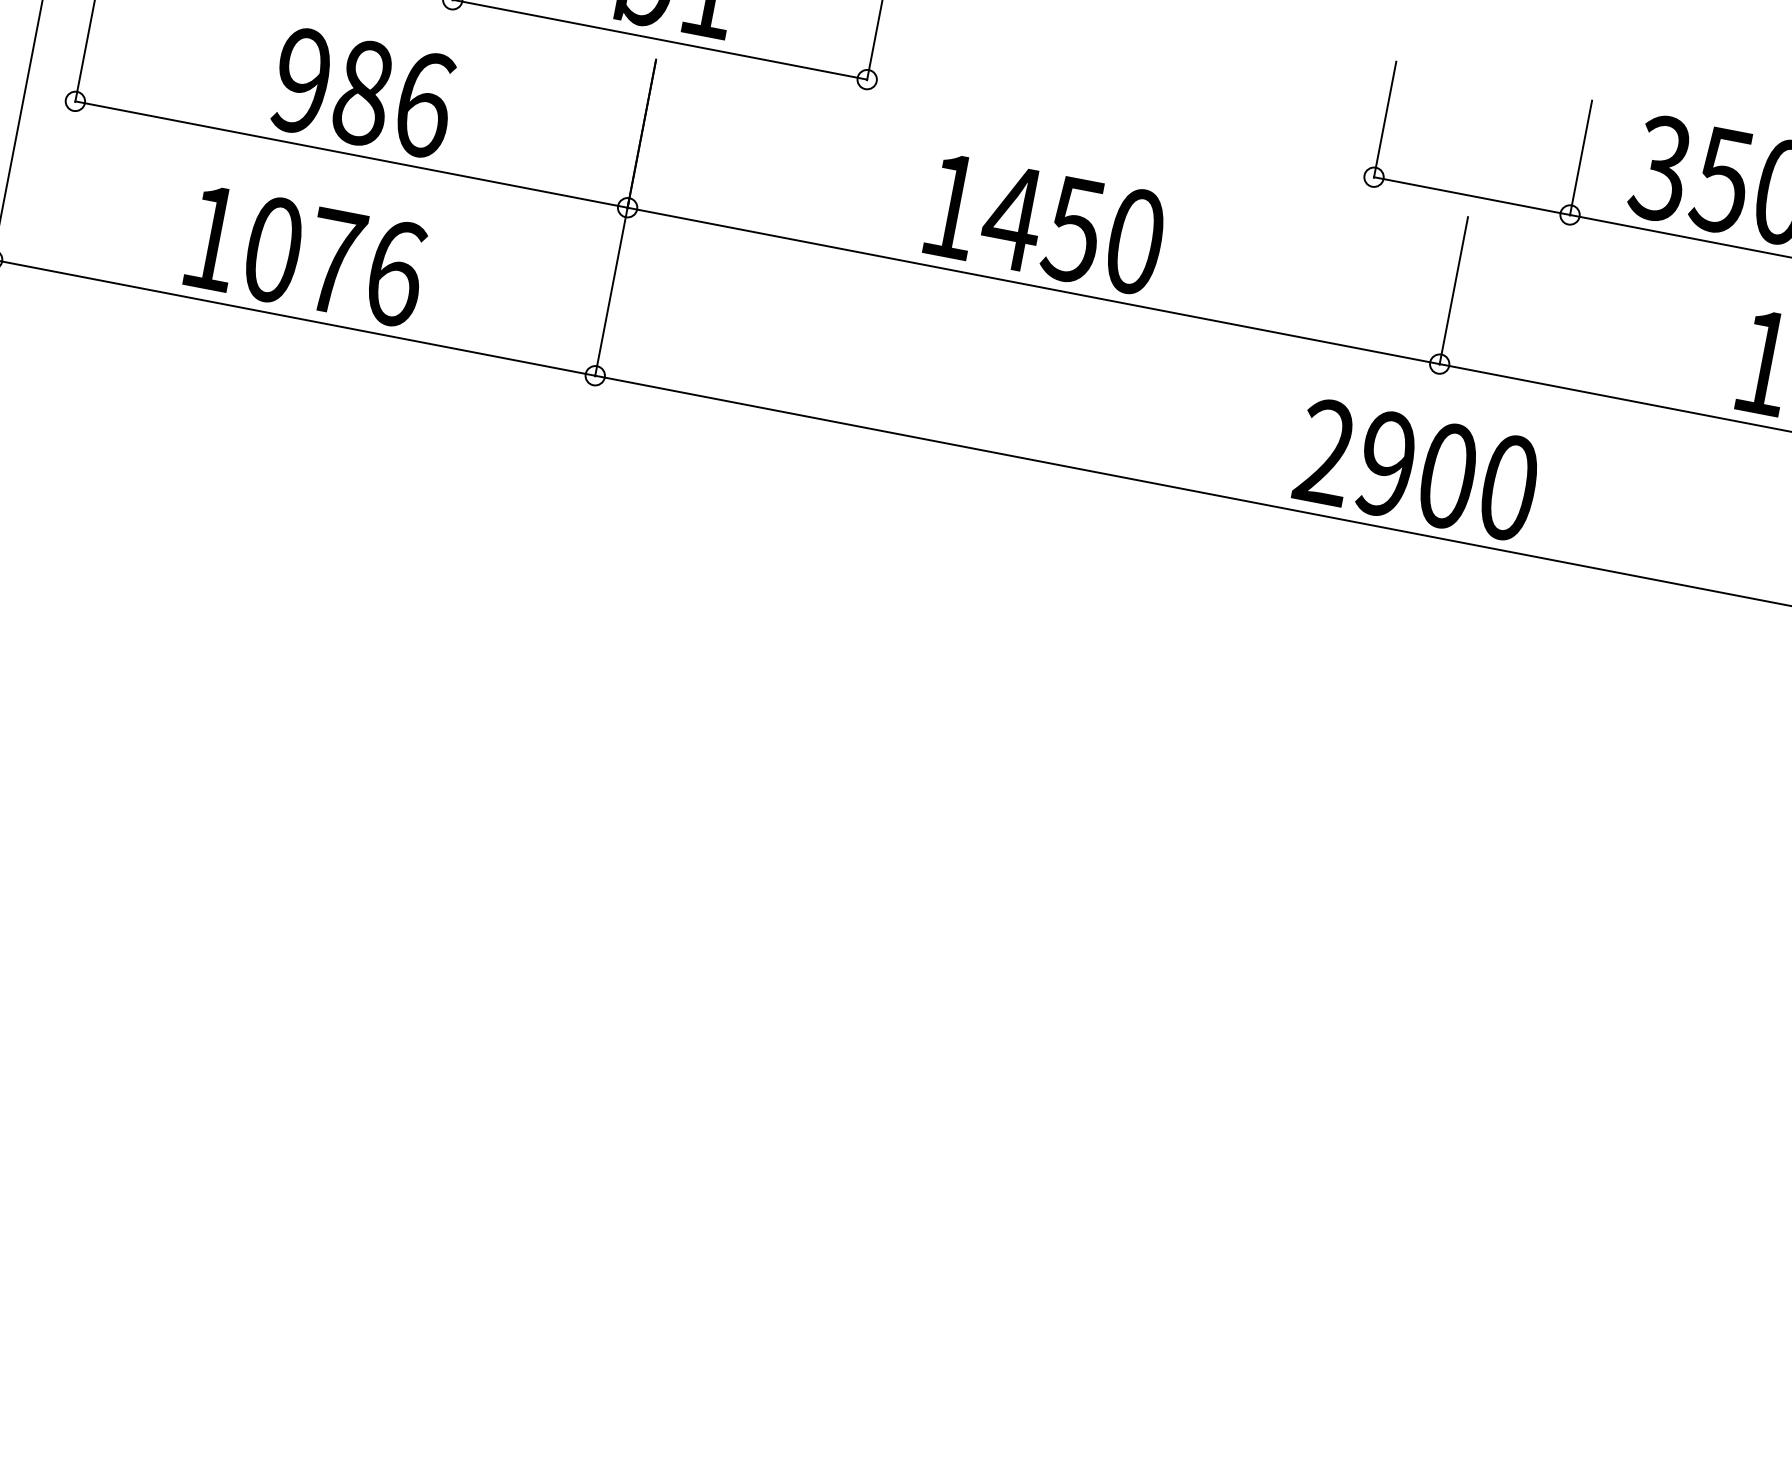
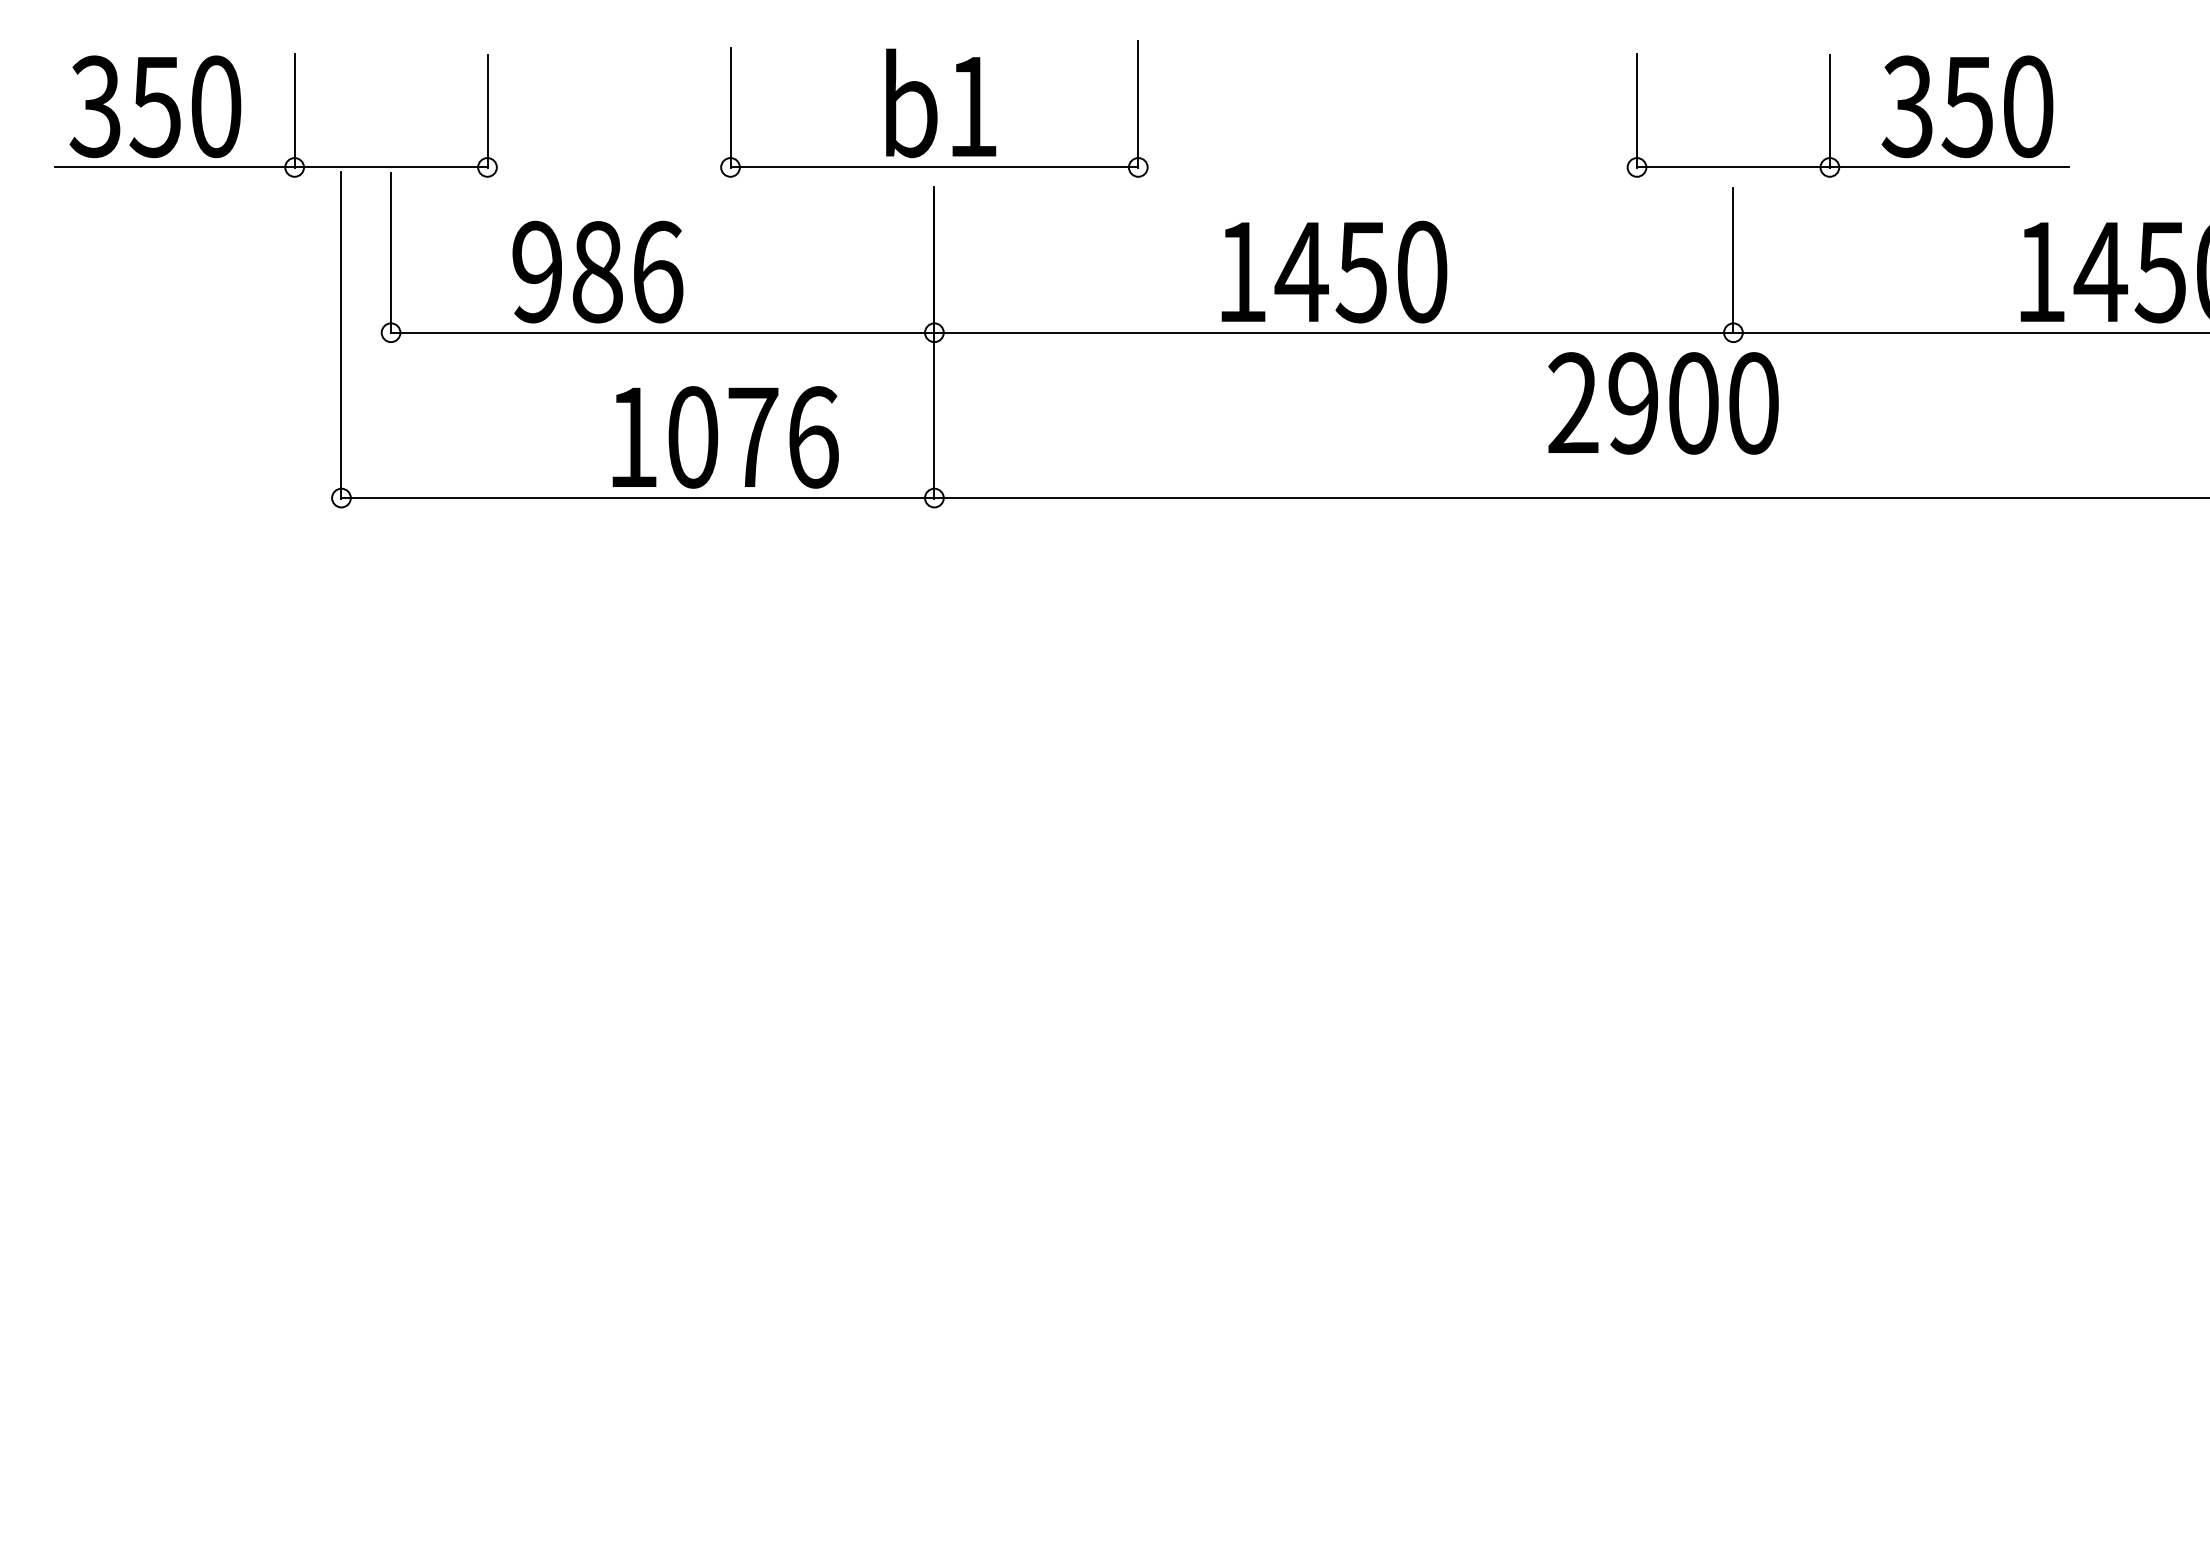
text: (363, 92) -> (597, 271), moved
text: (306, 256) -> (725, 437), moved
text: (1417, 470) -> (1663, 403), moved

